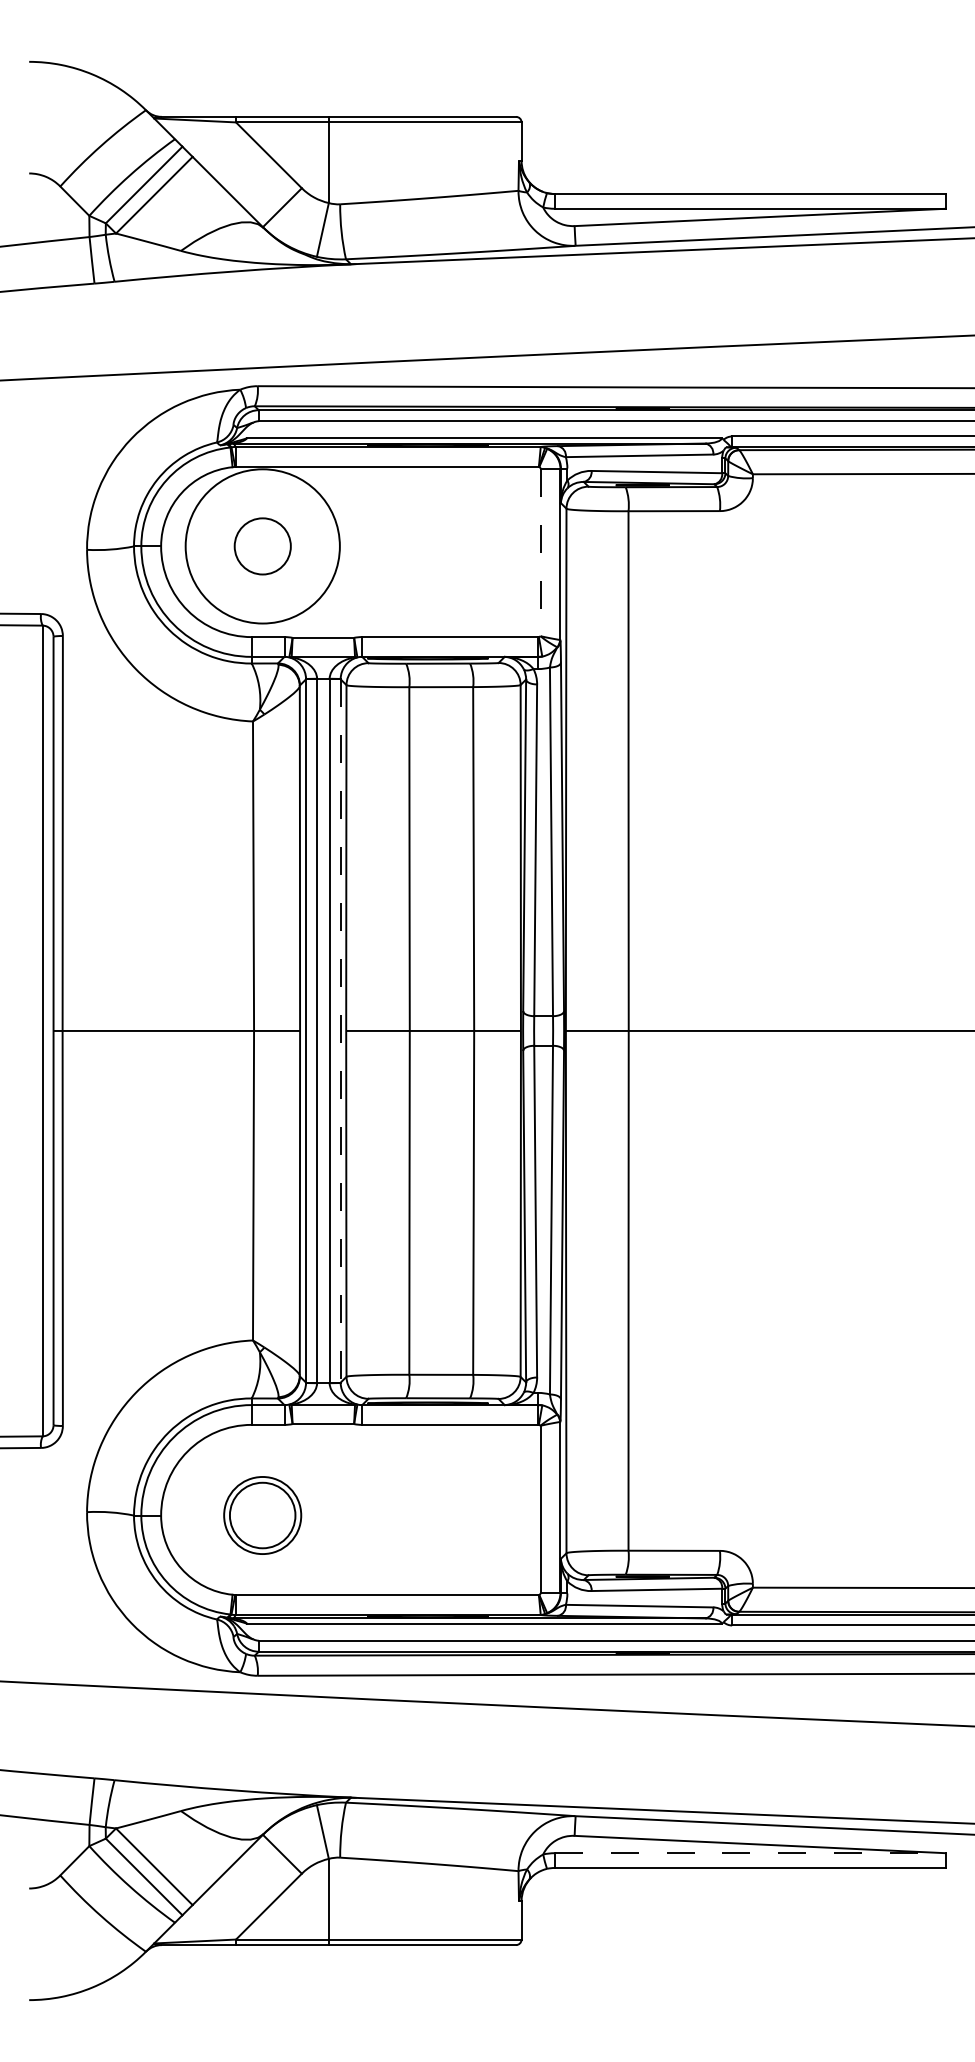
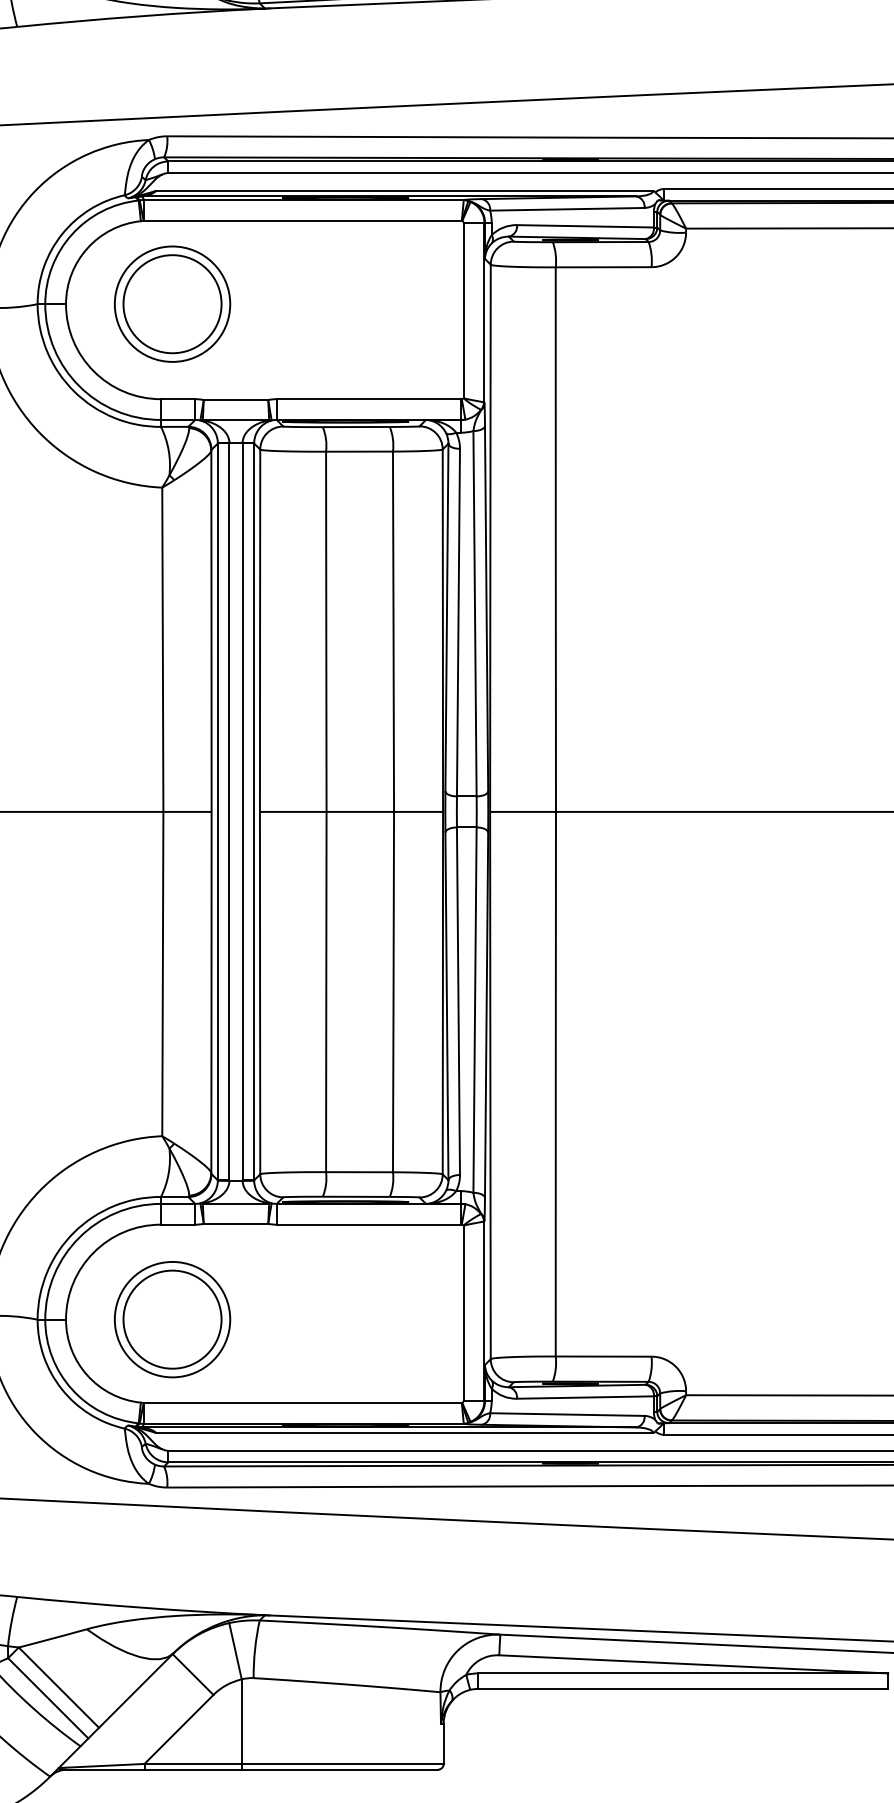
circle: (262, 546) -> (172, 304), size x0.71
circle: (262, 546) -> (172, 304), size x1.67
line: (540, 552) -> (463, 310), dashed -> solid
line: (340, 1031) -> (253, 812), dashed -> solid
part: (262, 1515) -> (172, 1319), size x1.43
line: (750, 1853) -> (683, 1673), dashed -> solid

